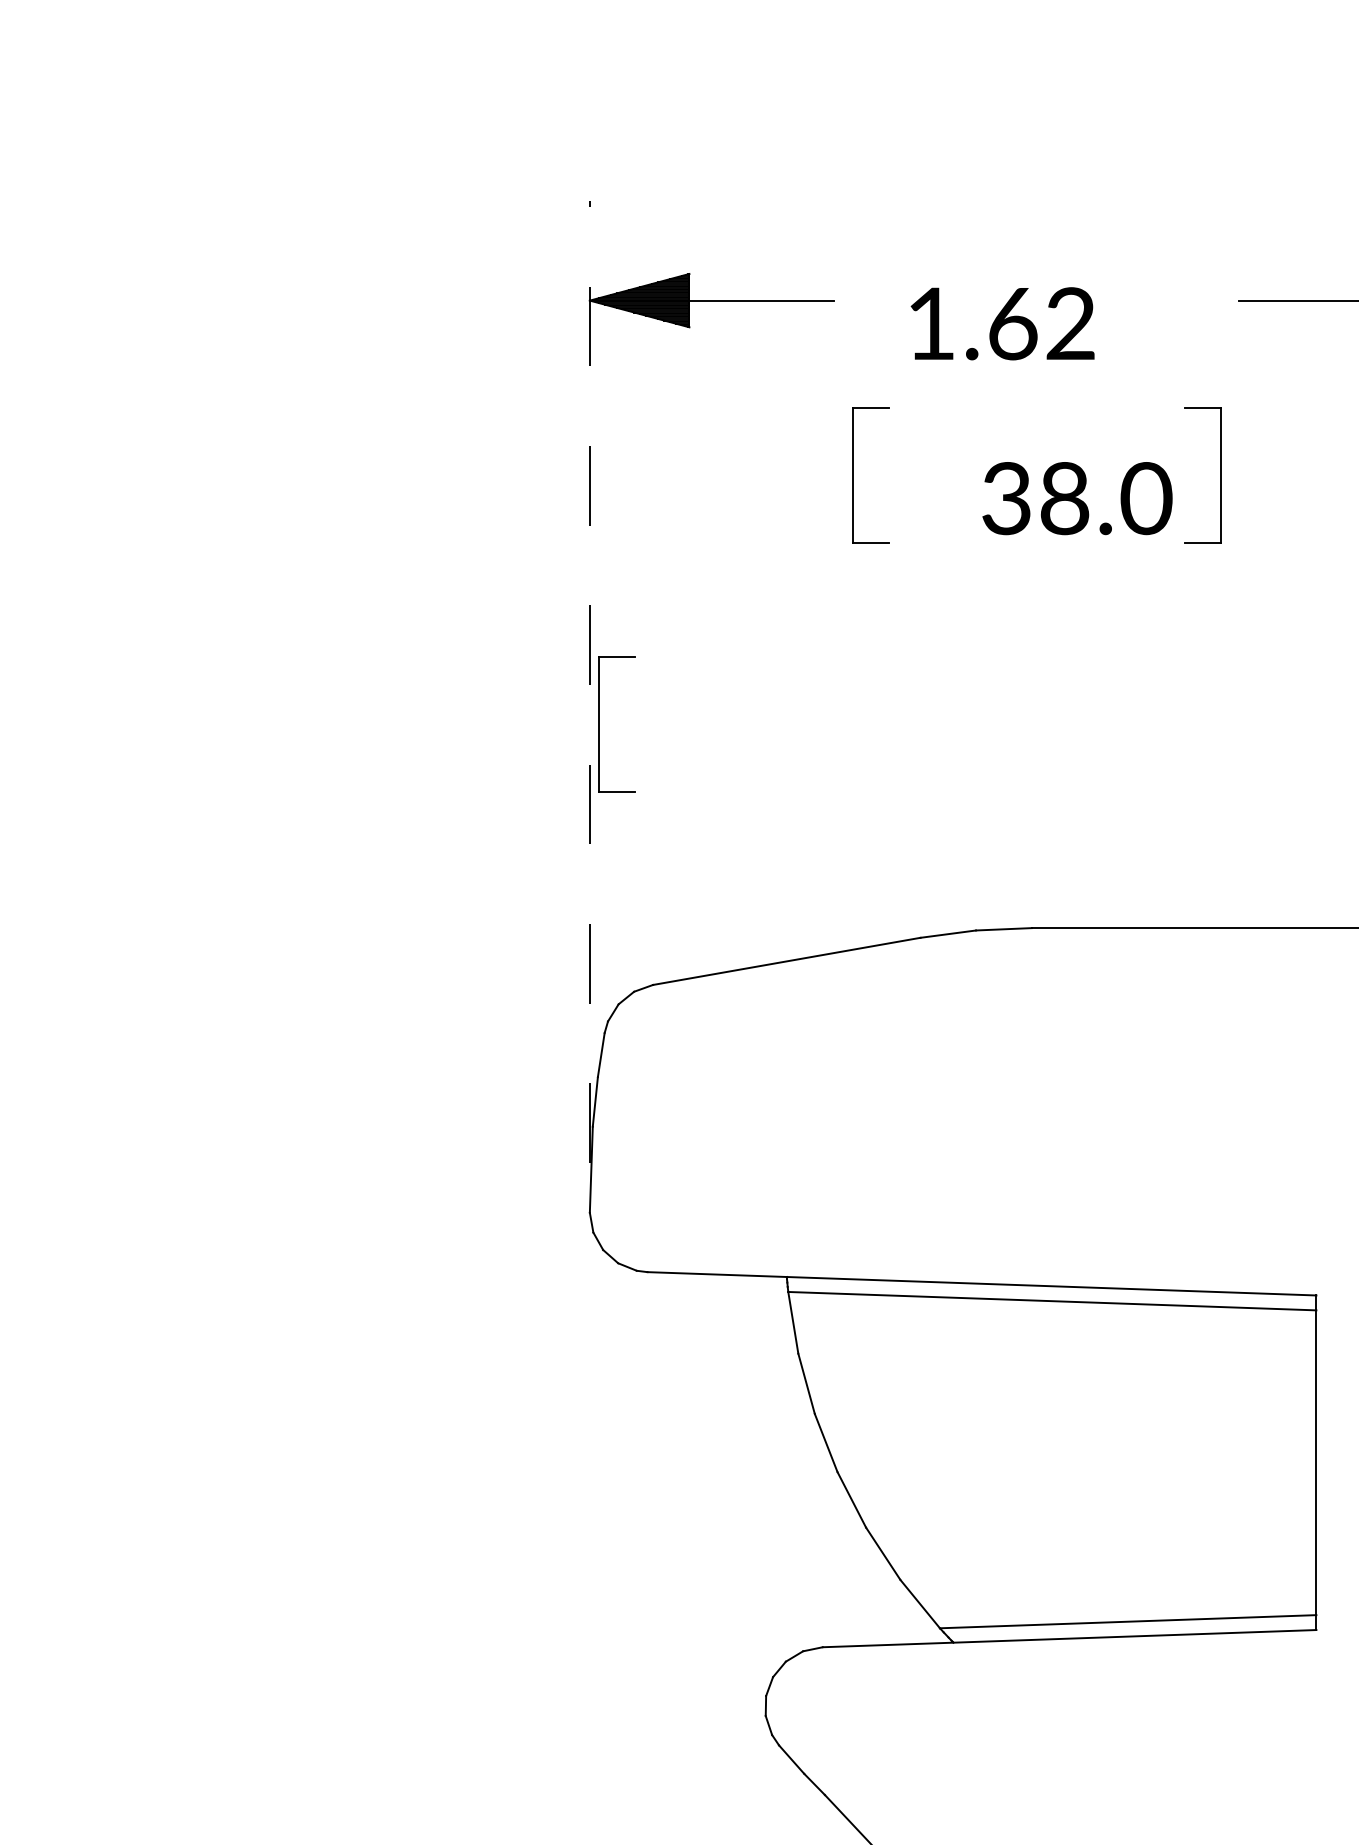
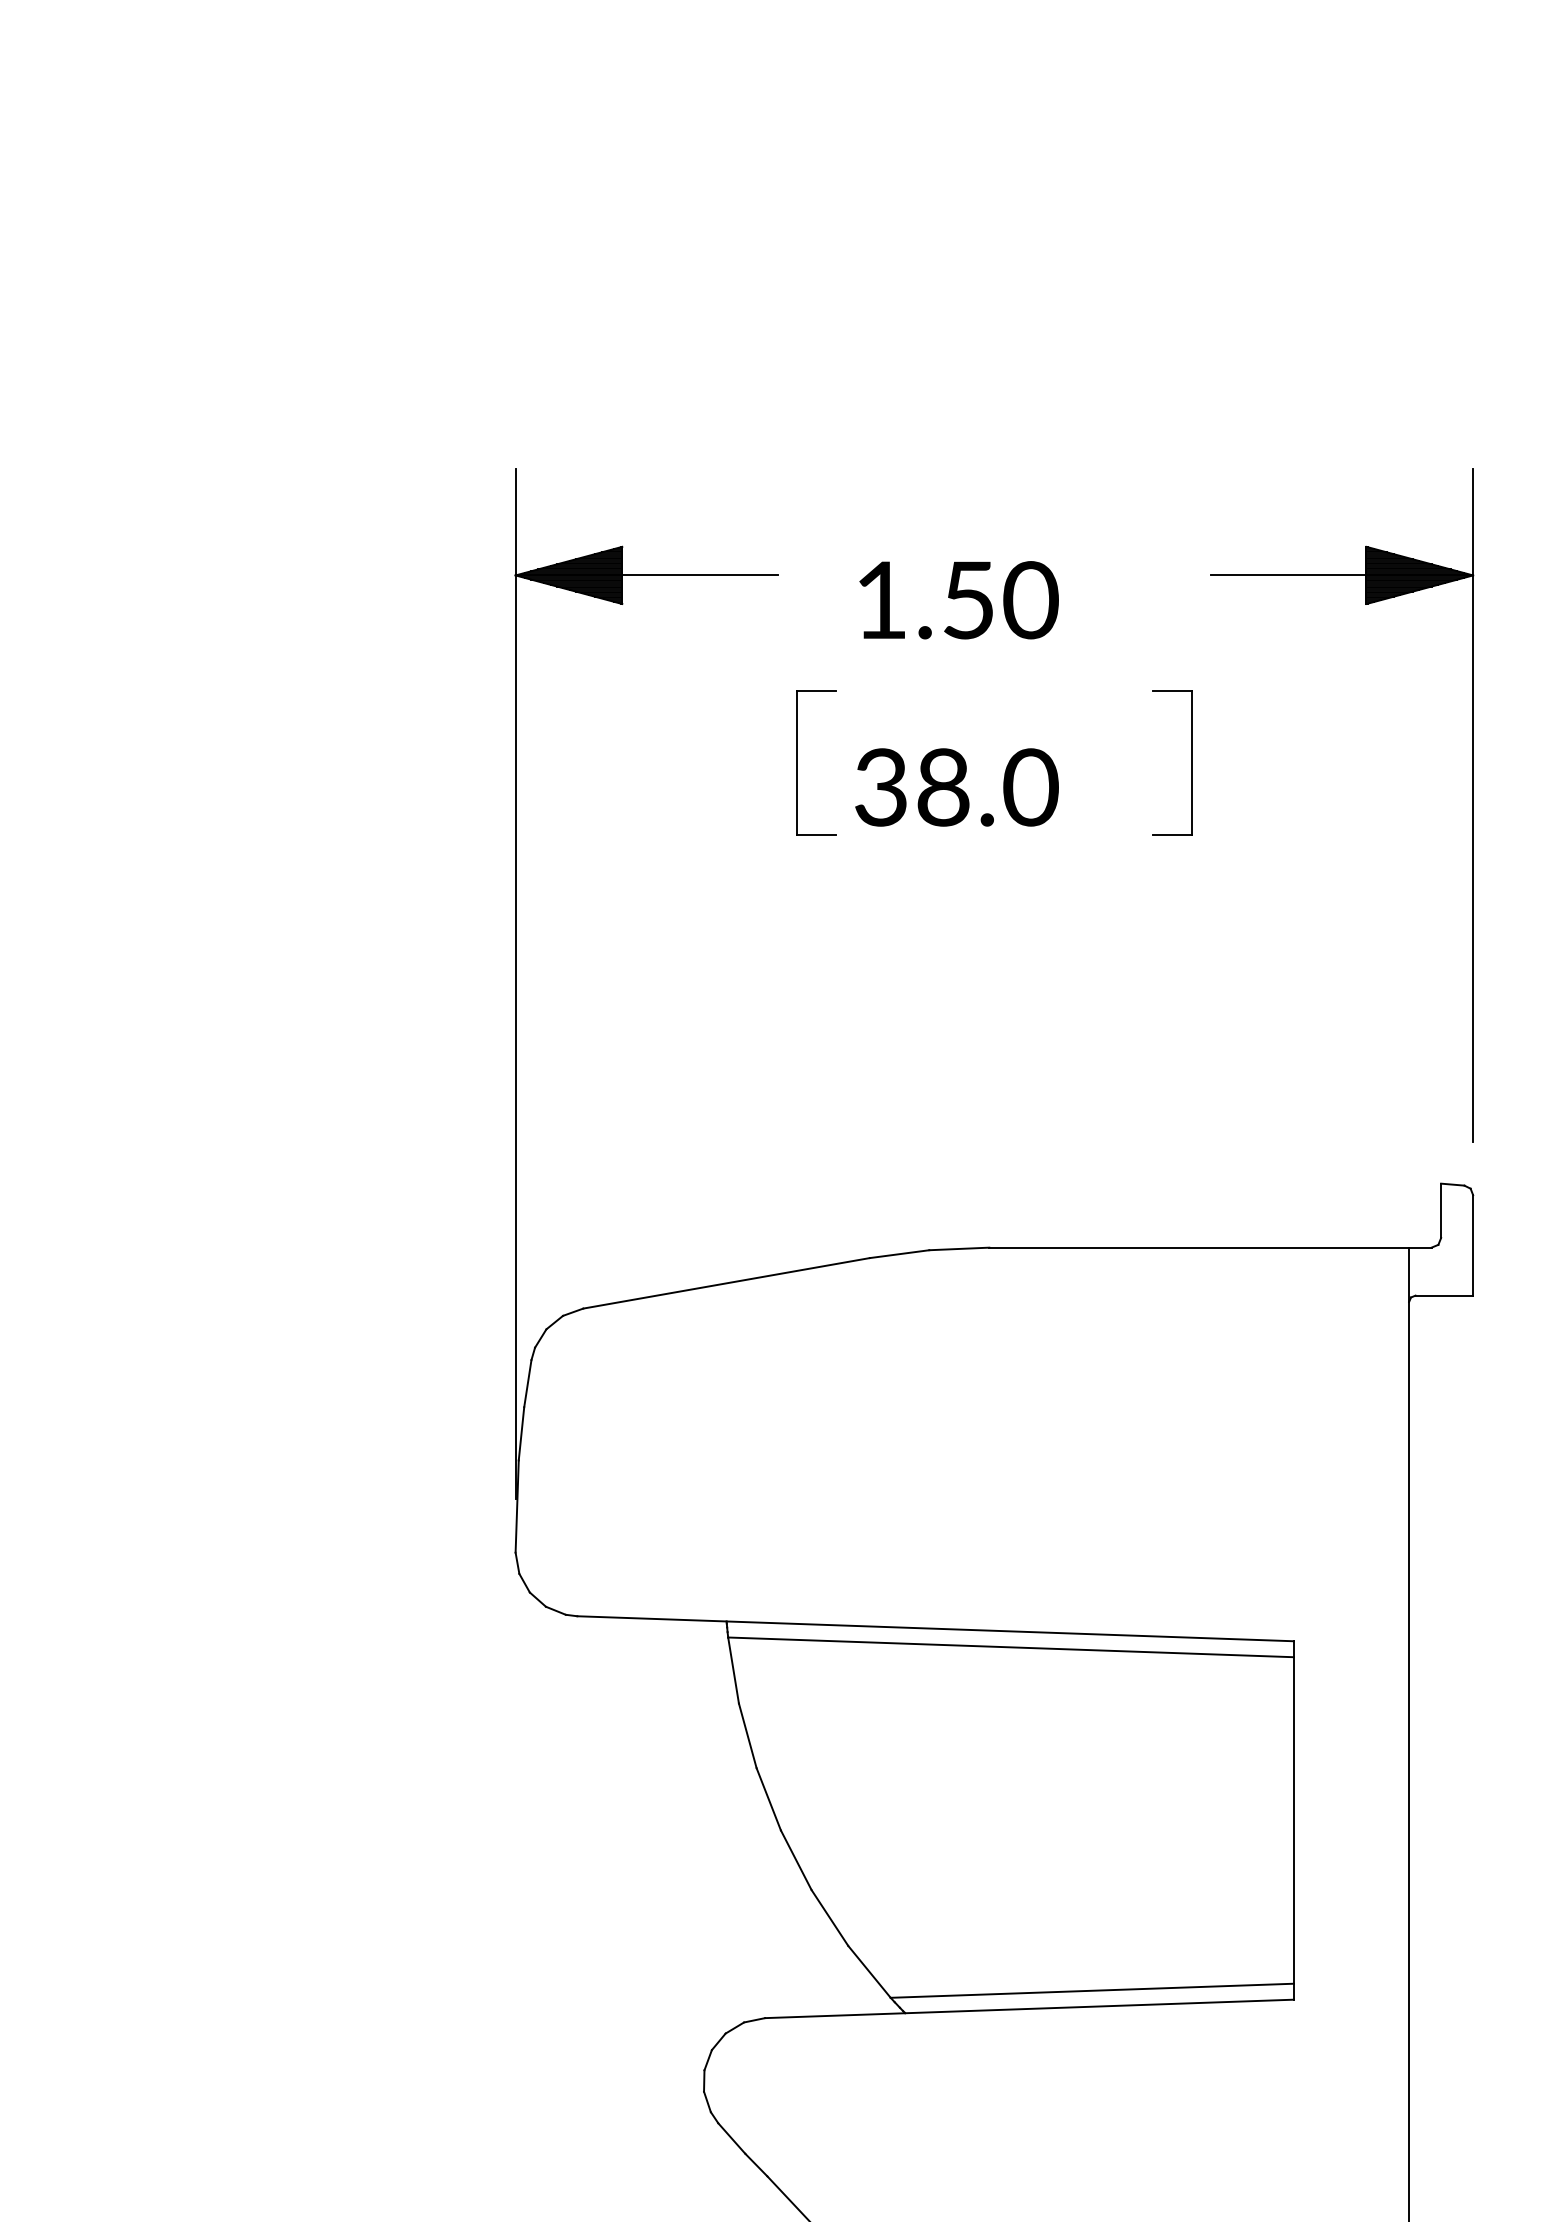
text: (1042, 324) -> (1000, 600), 1.62 -> 1.50
text: (1076, 498) -> (956, 787), moved
line: (589, 681) -> (515, 983), dashed -> solid
part: (599, 724) -> (525, 1029), removed

